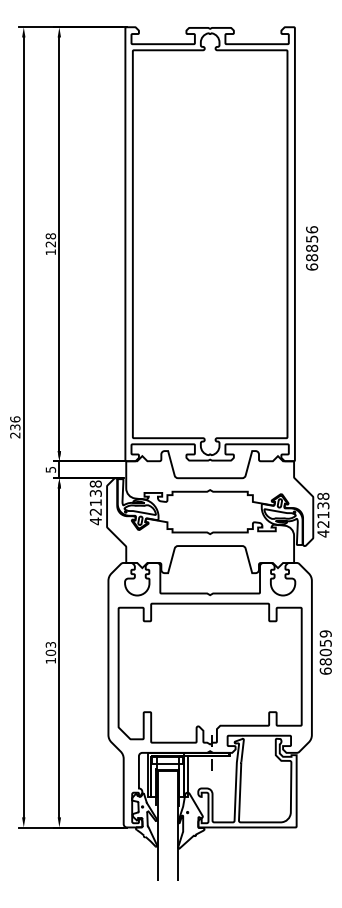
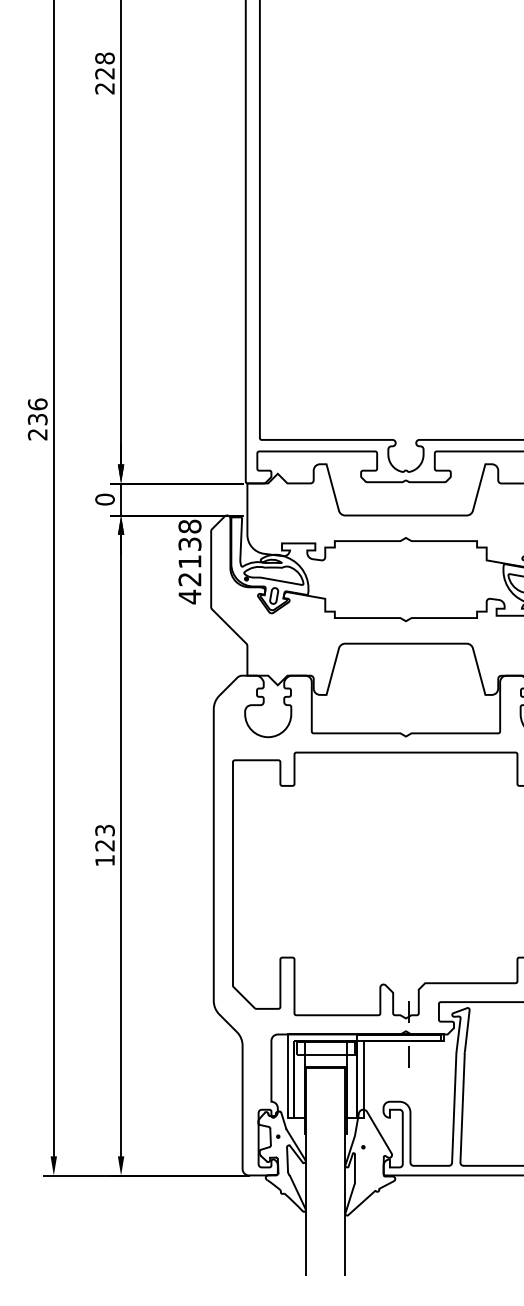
text: (50, 252) -> (104, 89), 128 -> 228
text: (50, 469) -> (104, 499), 5 -> 0
text: (50, 652) -> (104, 844), 103 -> 123

